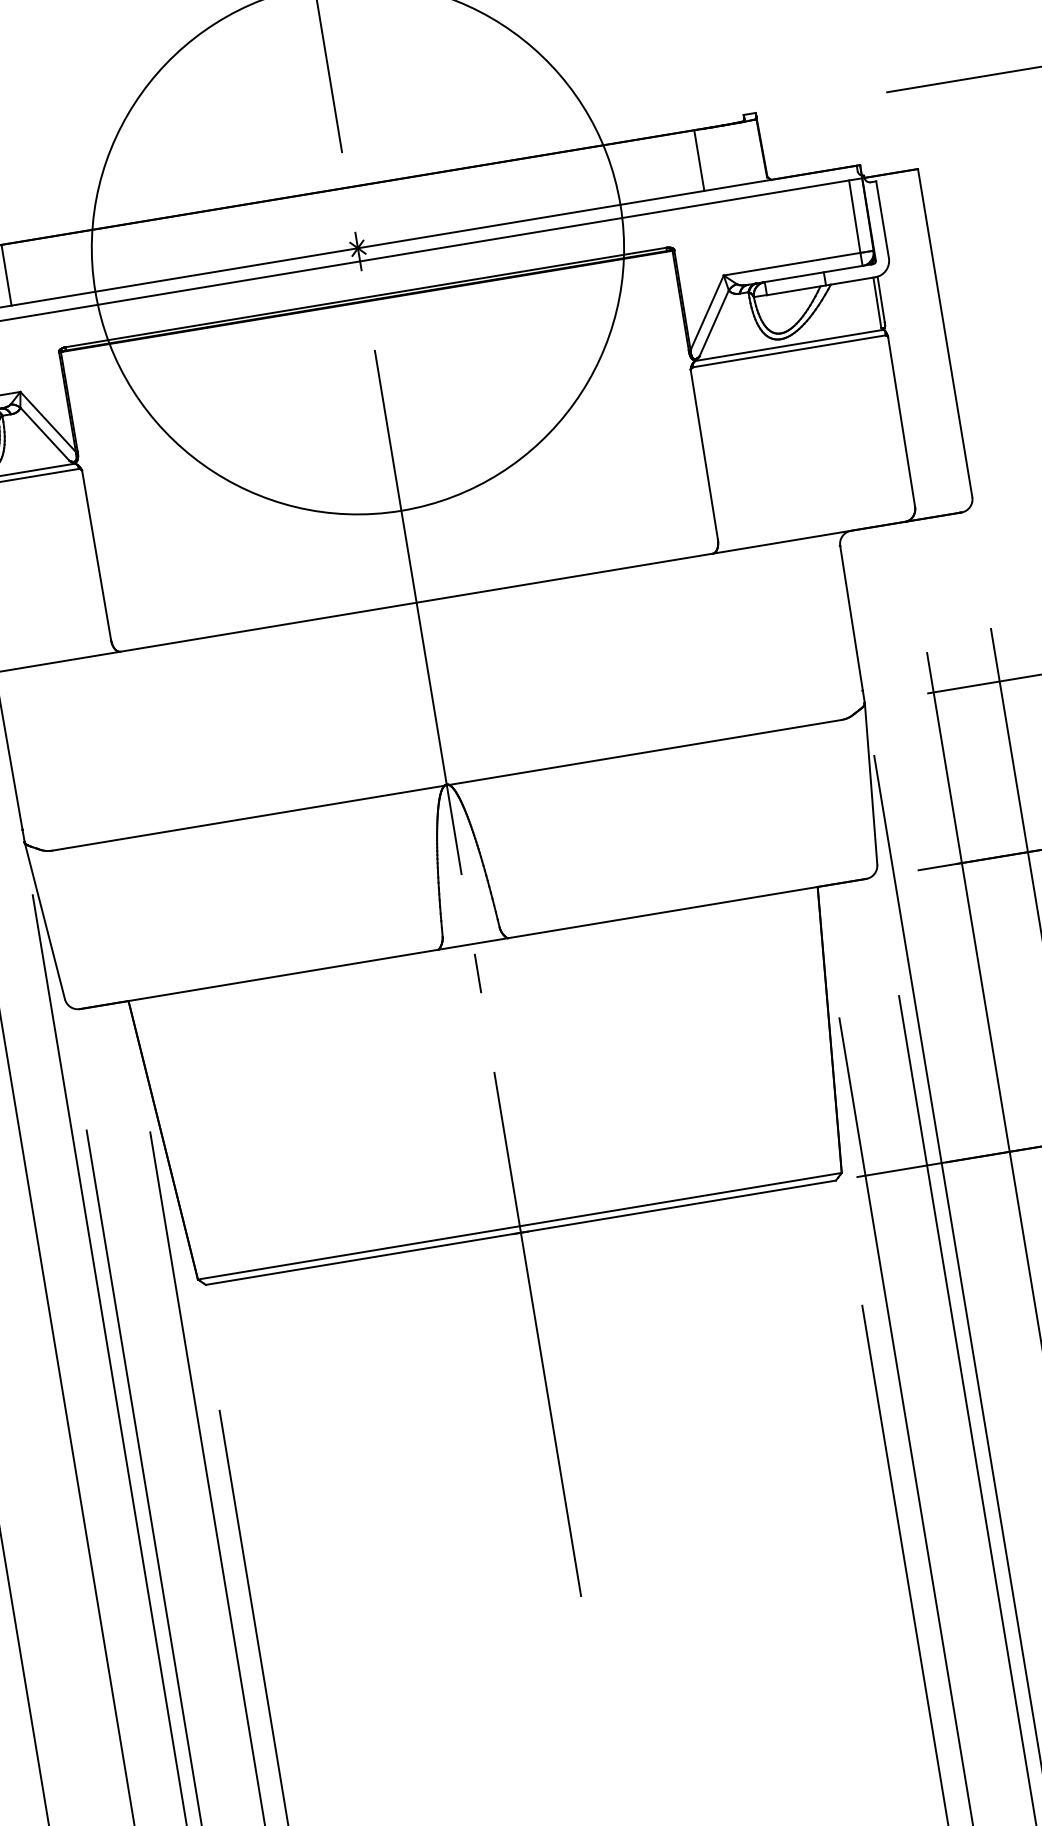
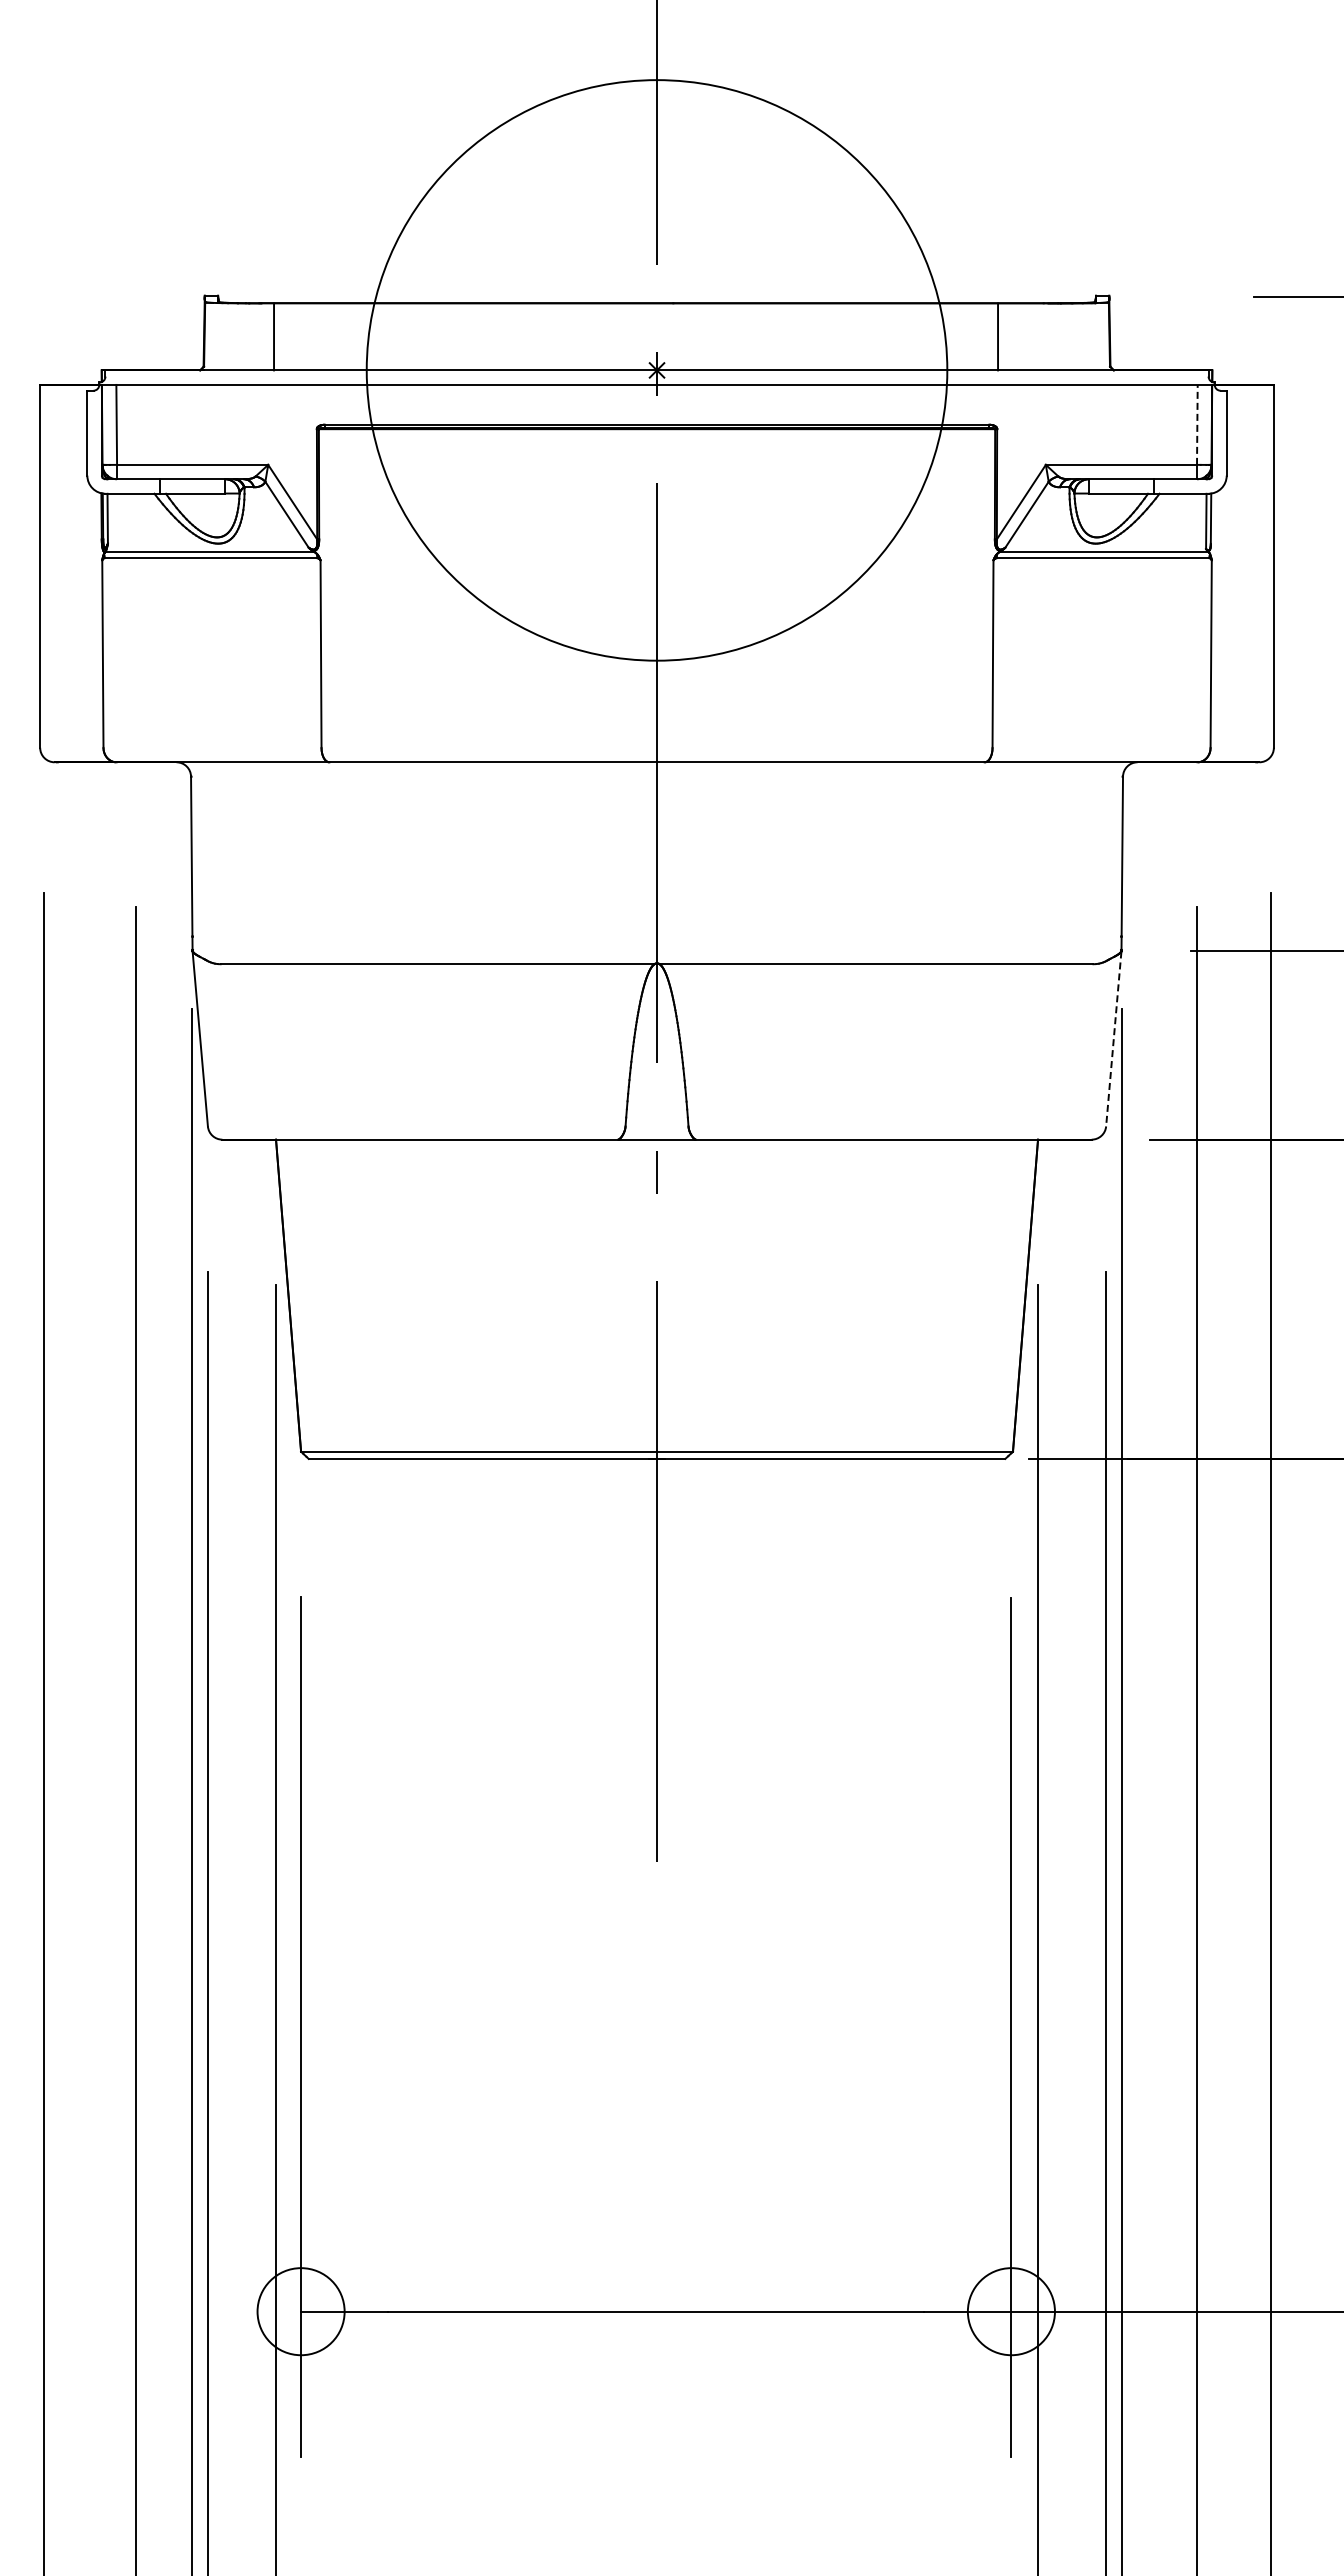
line: (699, 160) -> (998, 336), moved
line: (854, 216) -> (1197, 424), solid -> dashed
line: (870, 784) -> (1113, 1038), solid -> dashed

